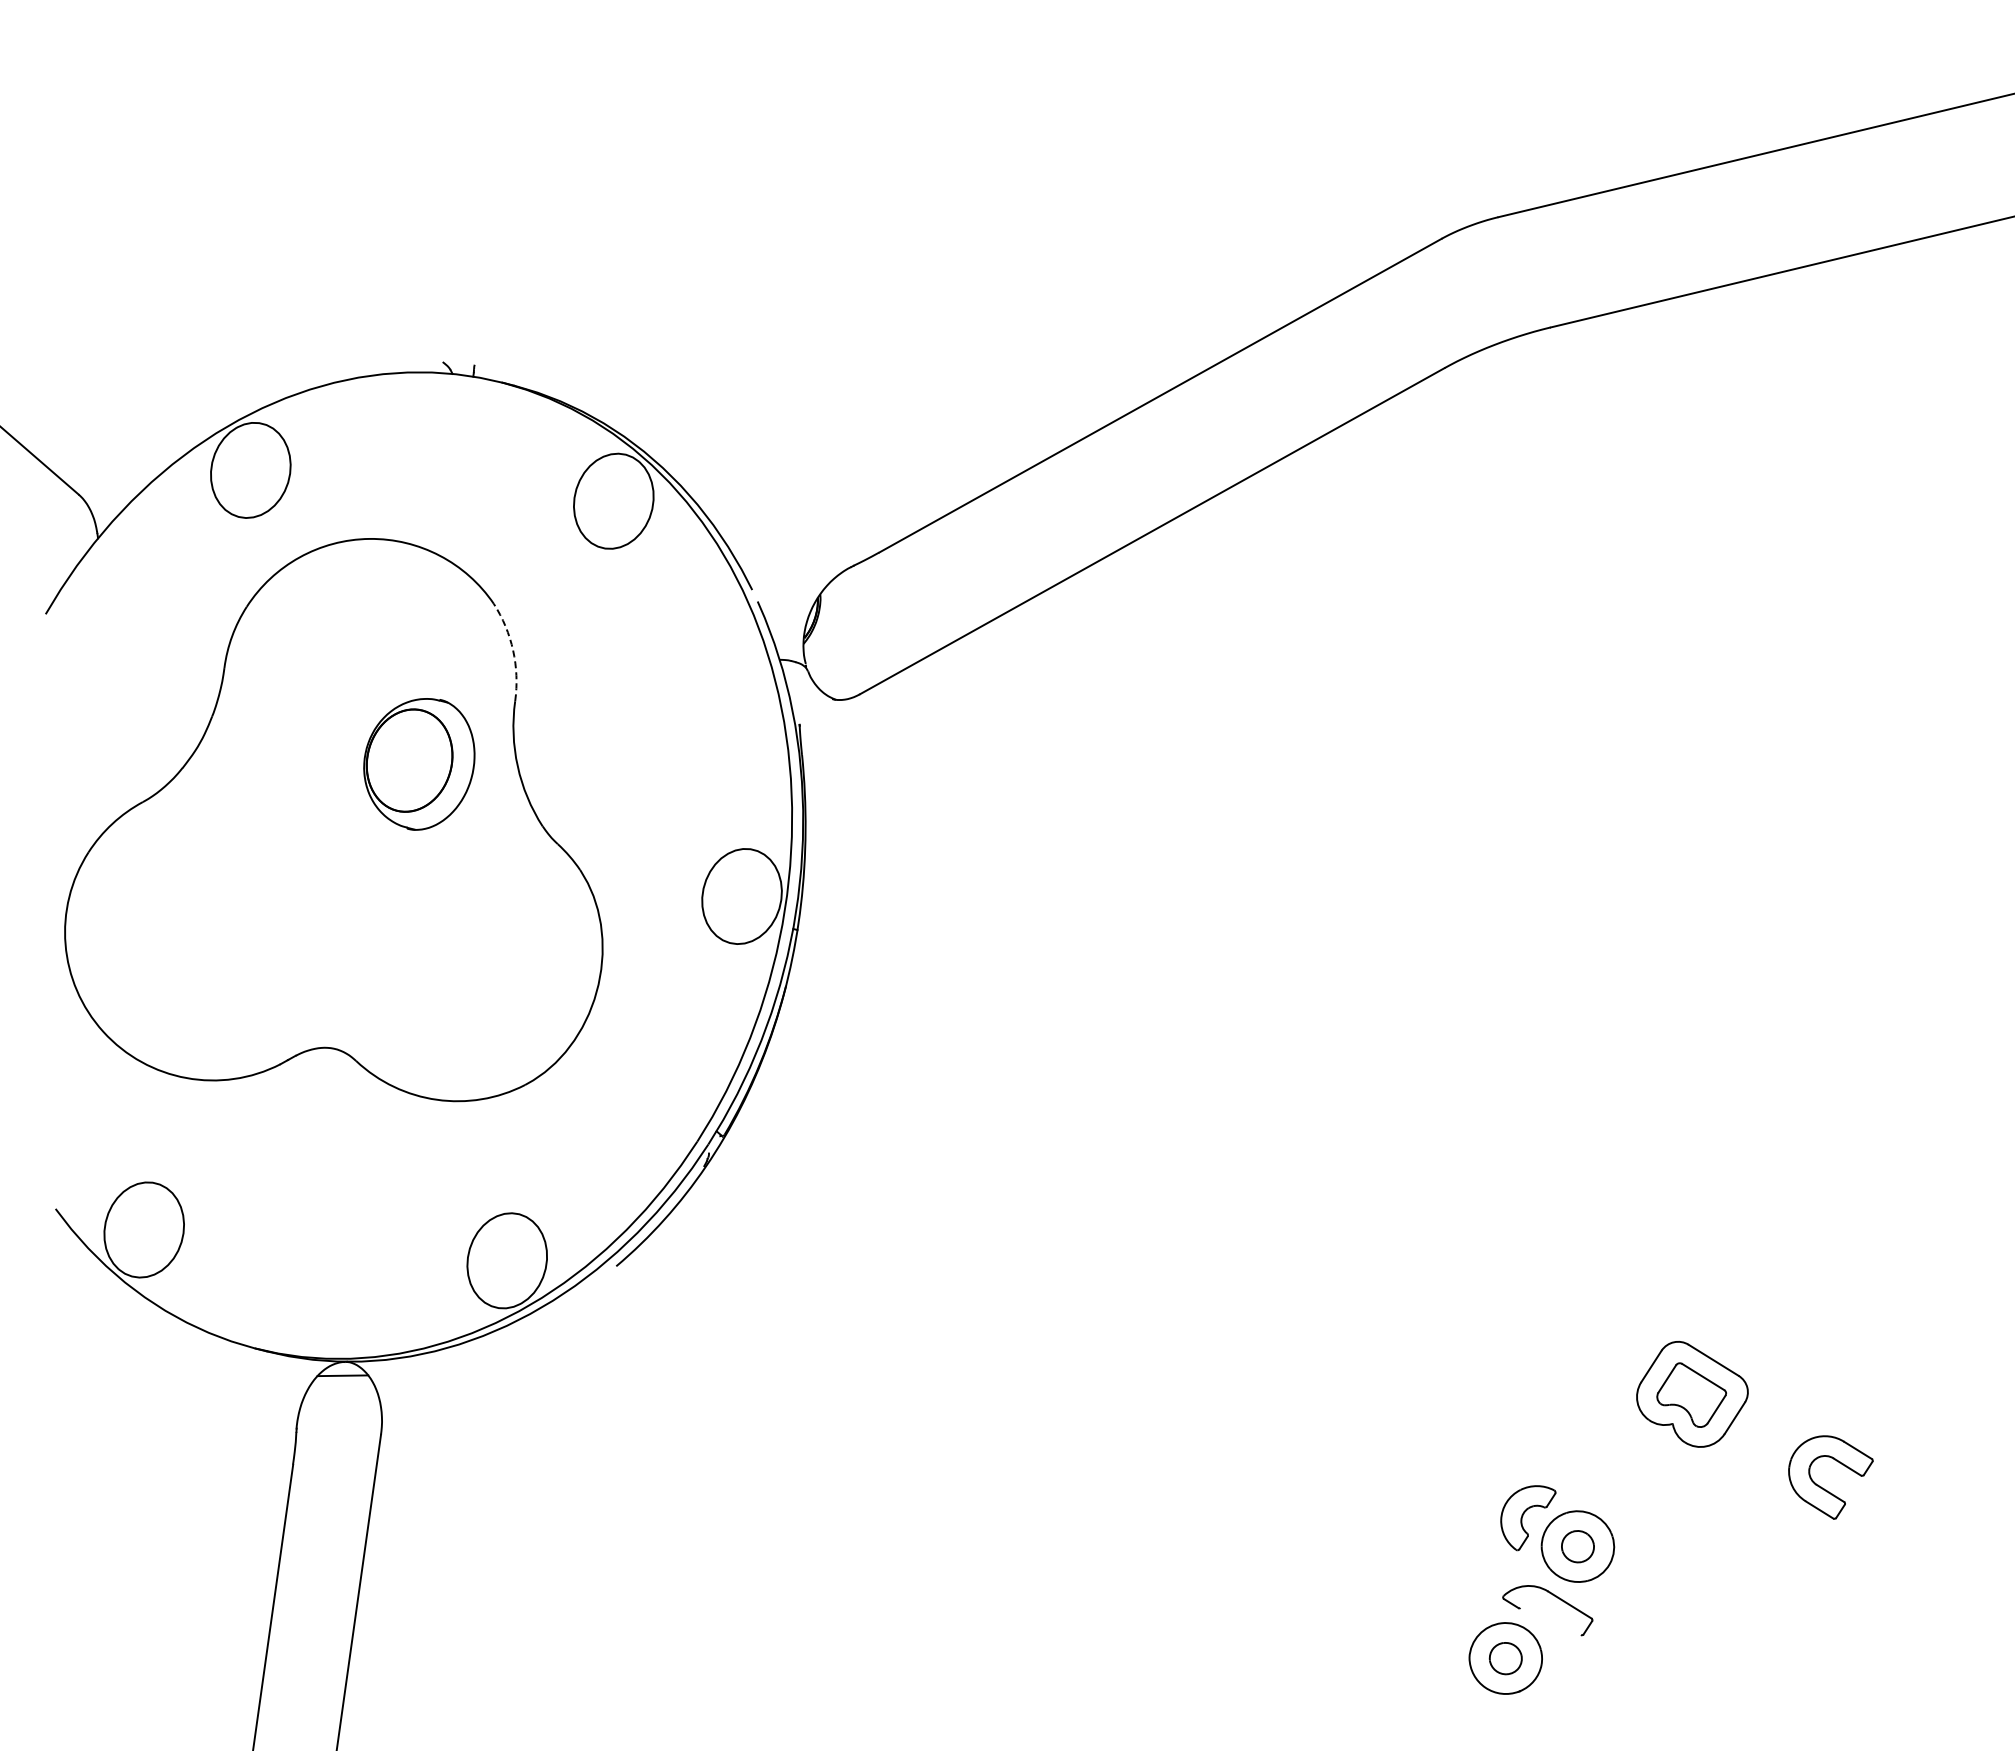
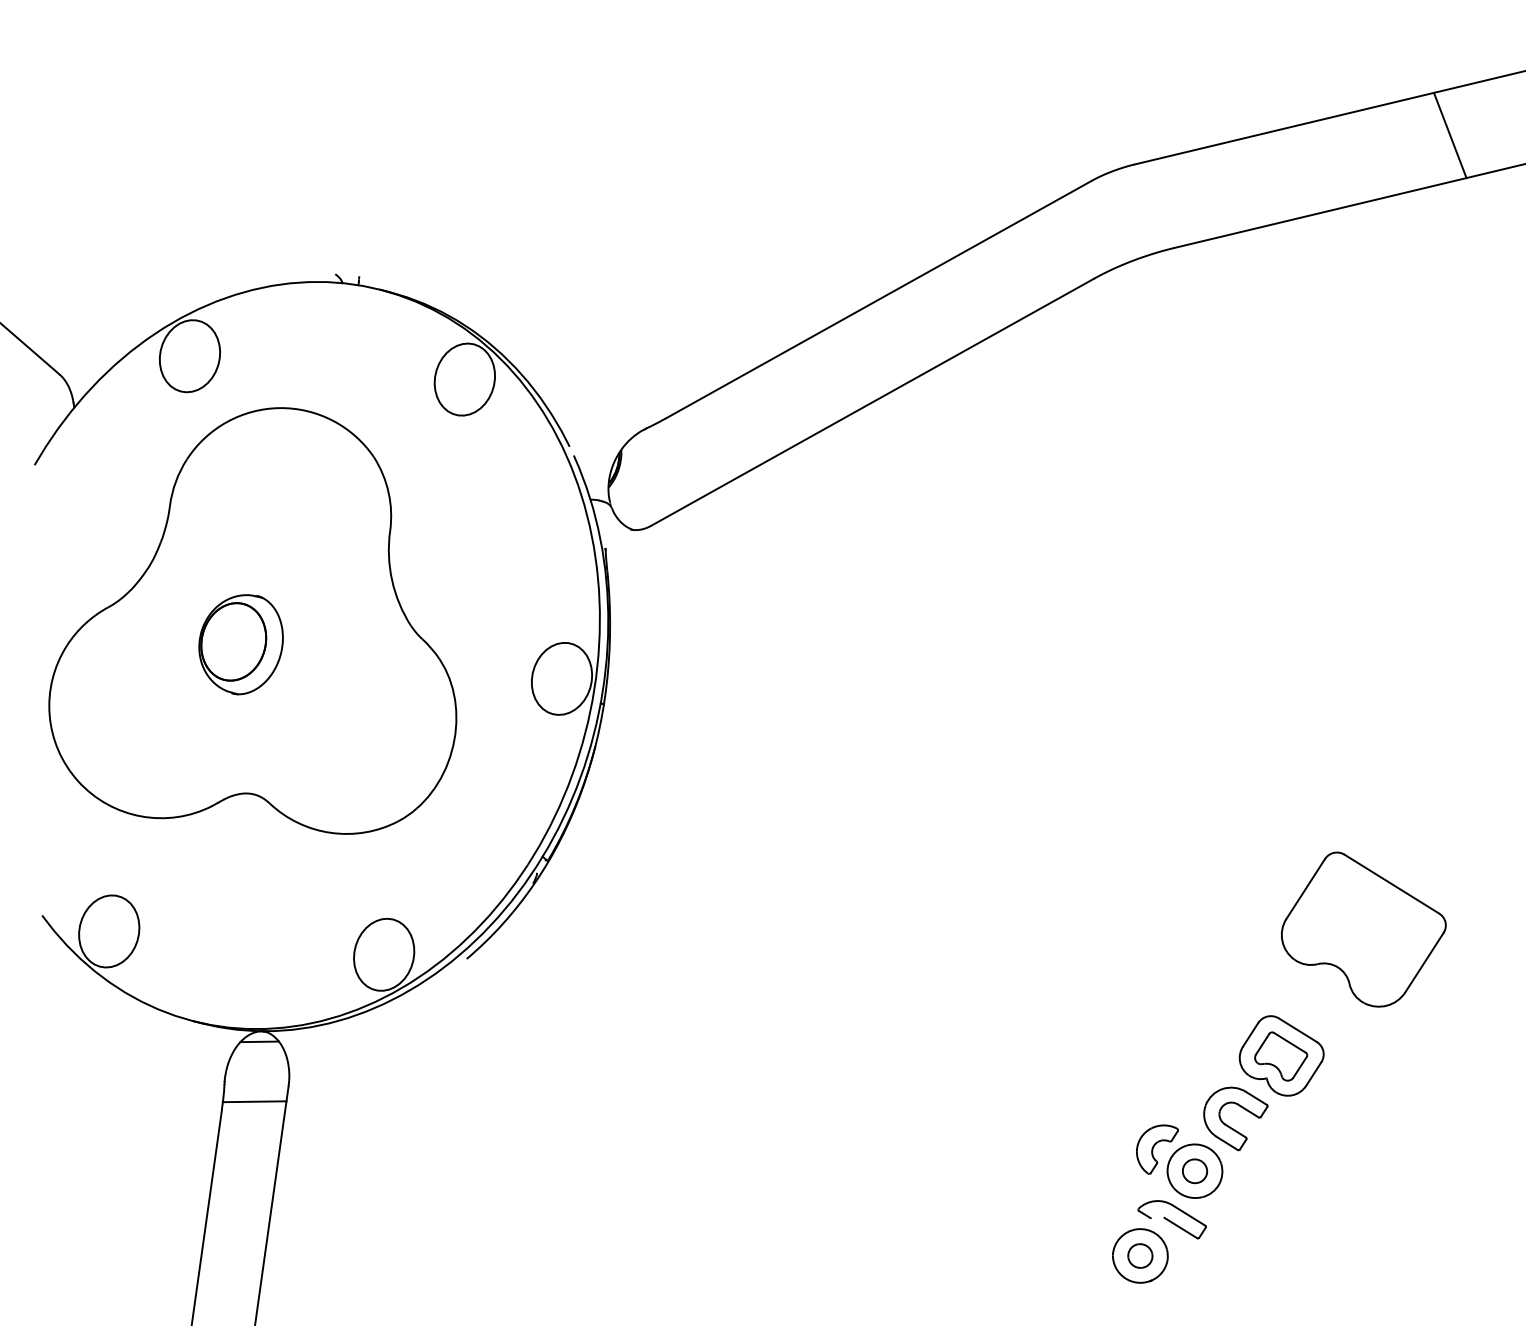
line: (1914, 178) -> (1449, 135), added
arc: (513, 650) -> (388, 492), dashed -> solid
part: (419, 764) -> (241, 644), moved
part: (1800, 1227) -> (1363, 929), added
line: (336, 1454) -> (254, 1101), added
part: (1824, 1488) -> (1231, 1127), moved
line: (1558, 1621) -> (1180, 1227), added

